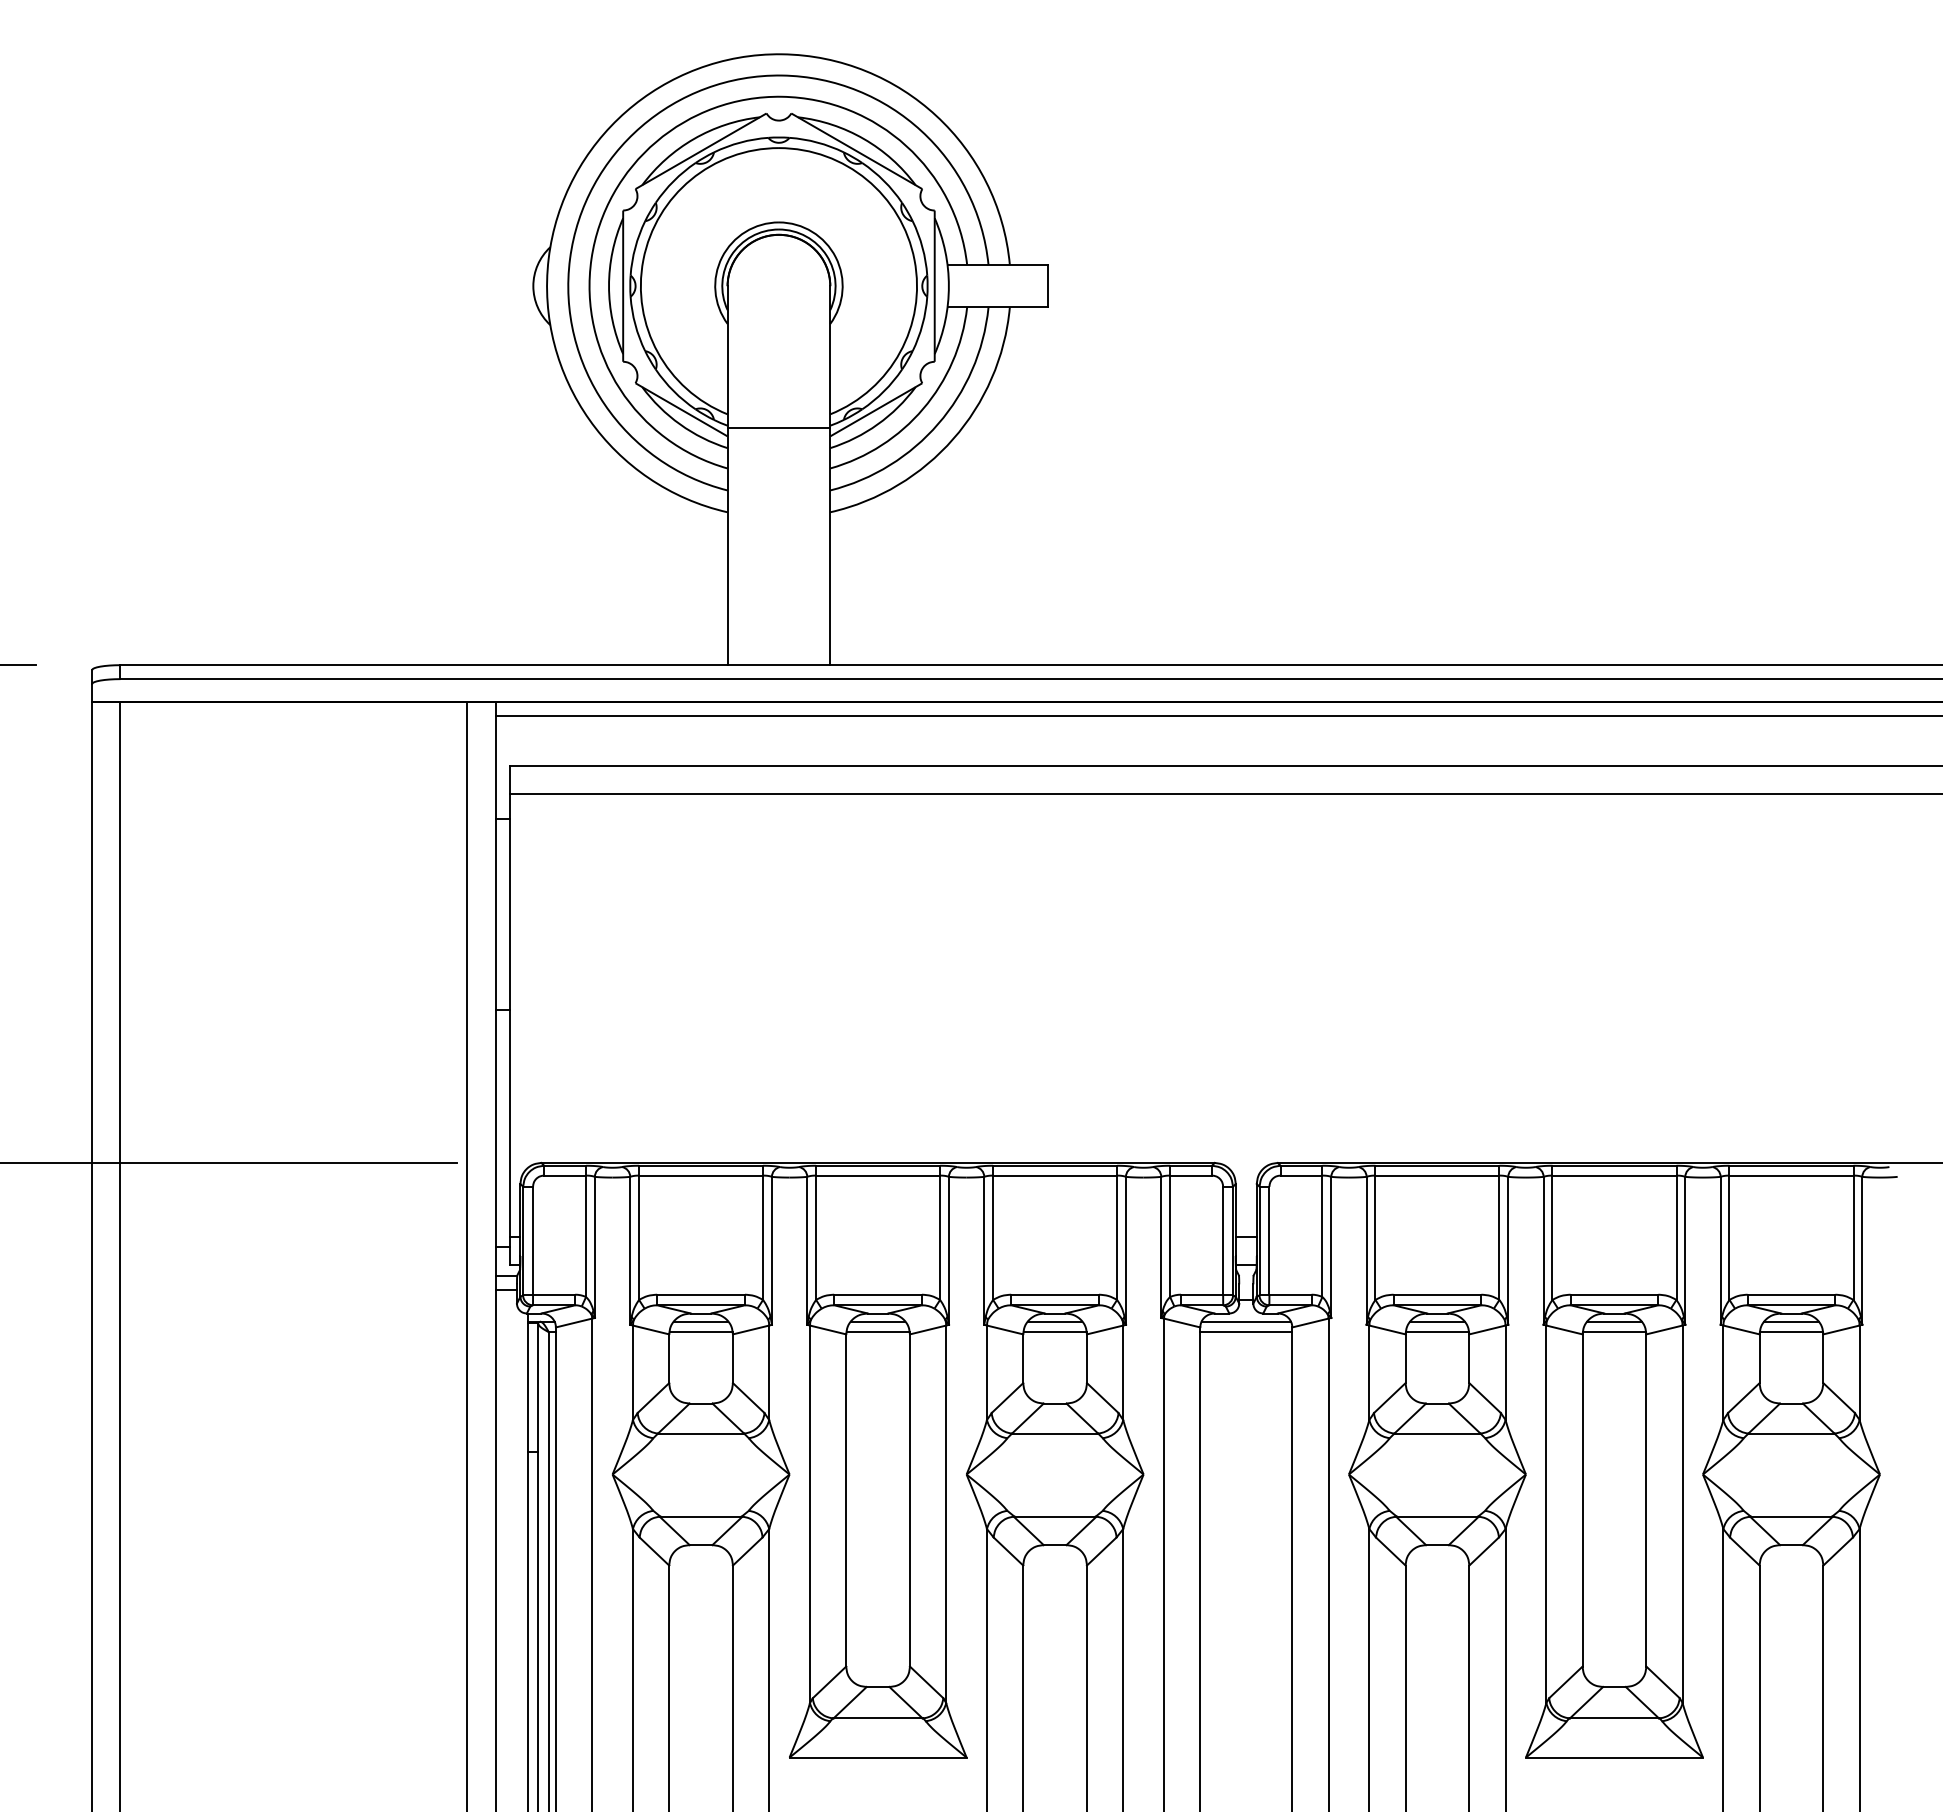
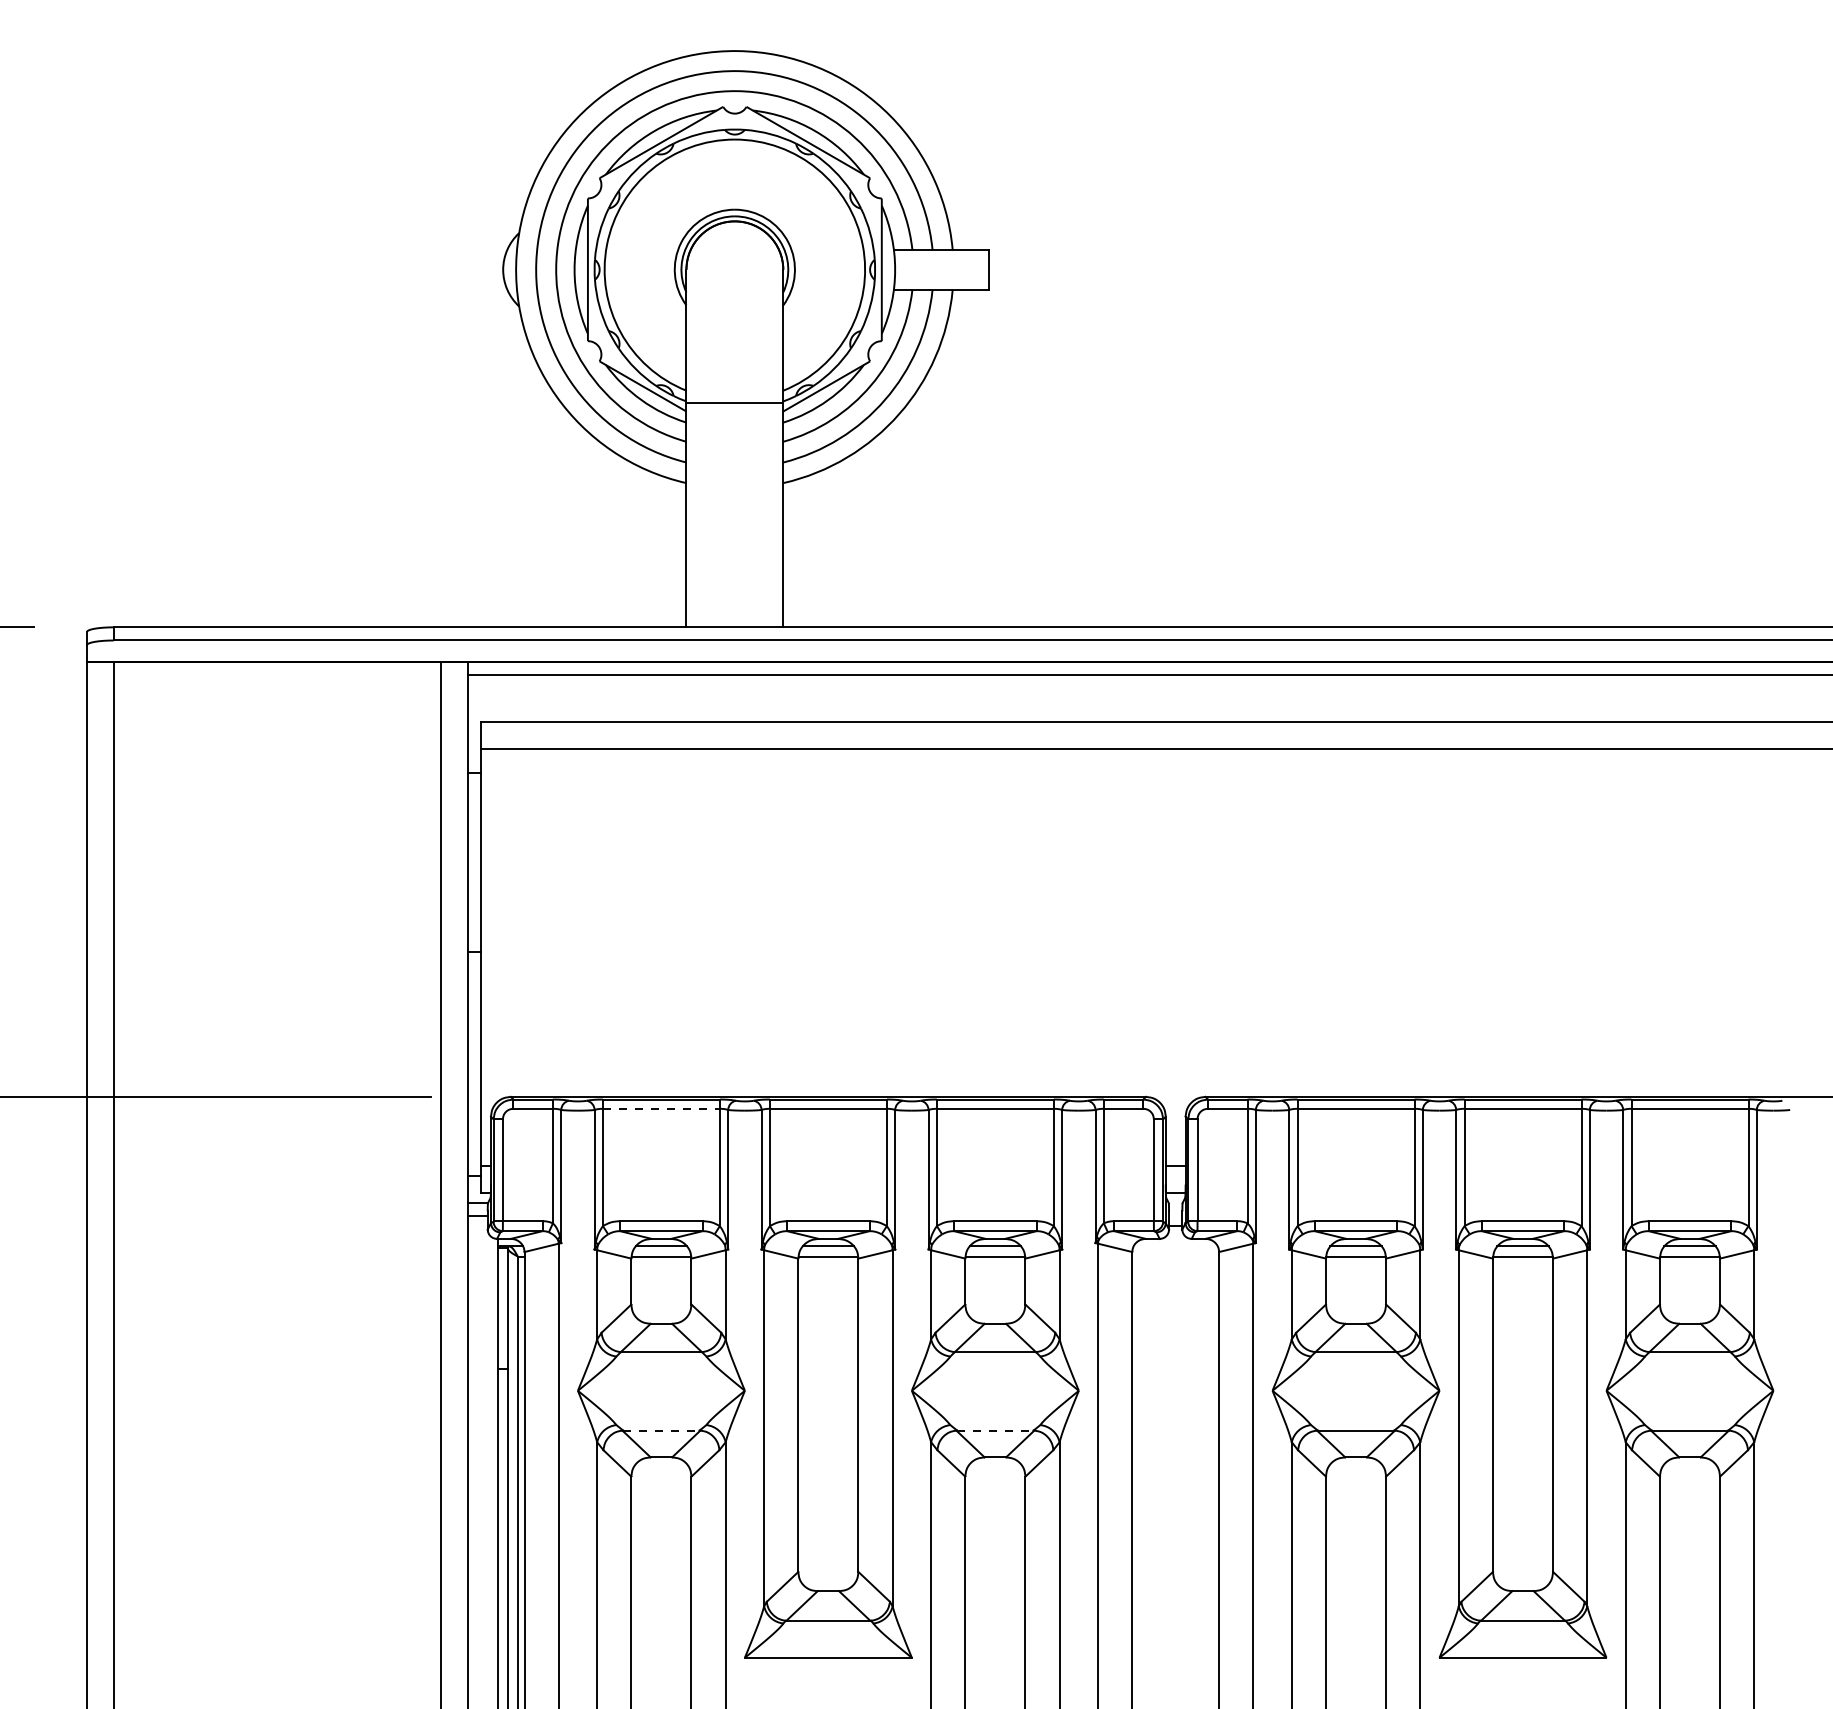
line: (701, 1175) -> (661, 1108), solid -> dashed
line: (1245, 1321) -> (1174, 1246), removed
line: (1246, 1332) -> (1175, 1256), removed
line: (701, 1516) -> (661, 1430), solid -> dashed
line: (1055, 1516) -> (995, 1430), solid -> dashed

